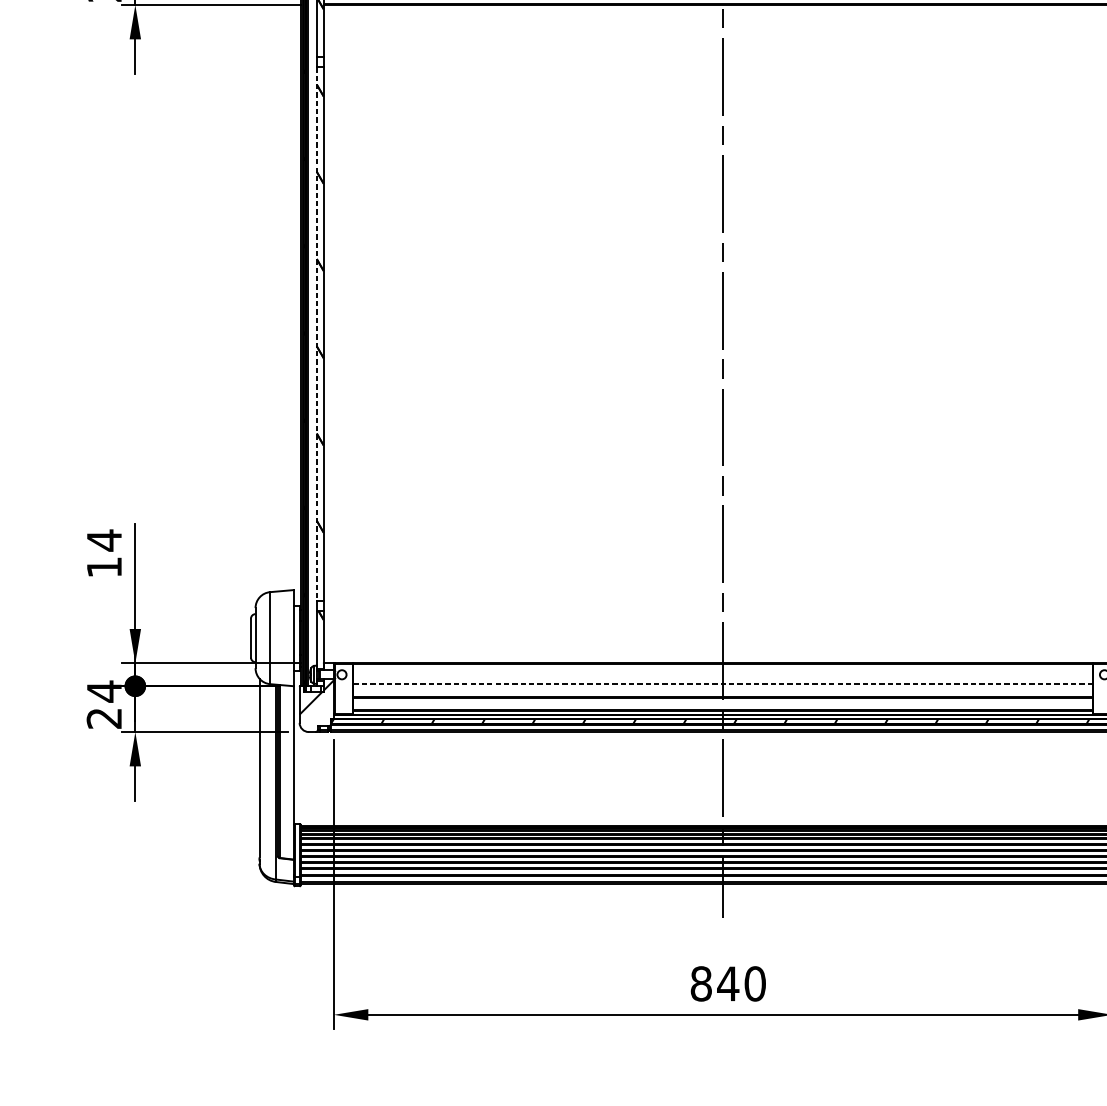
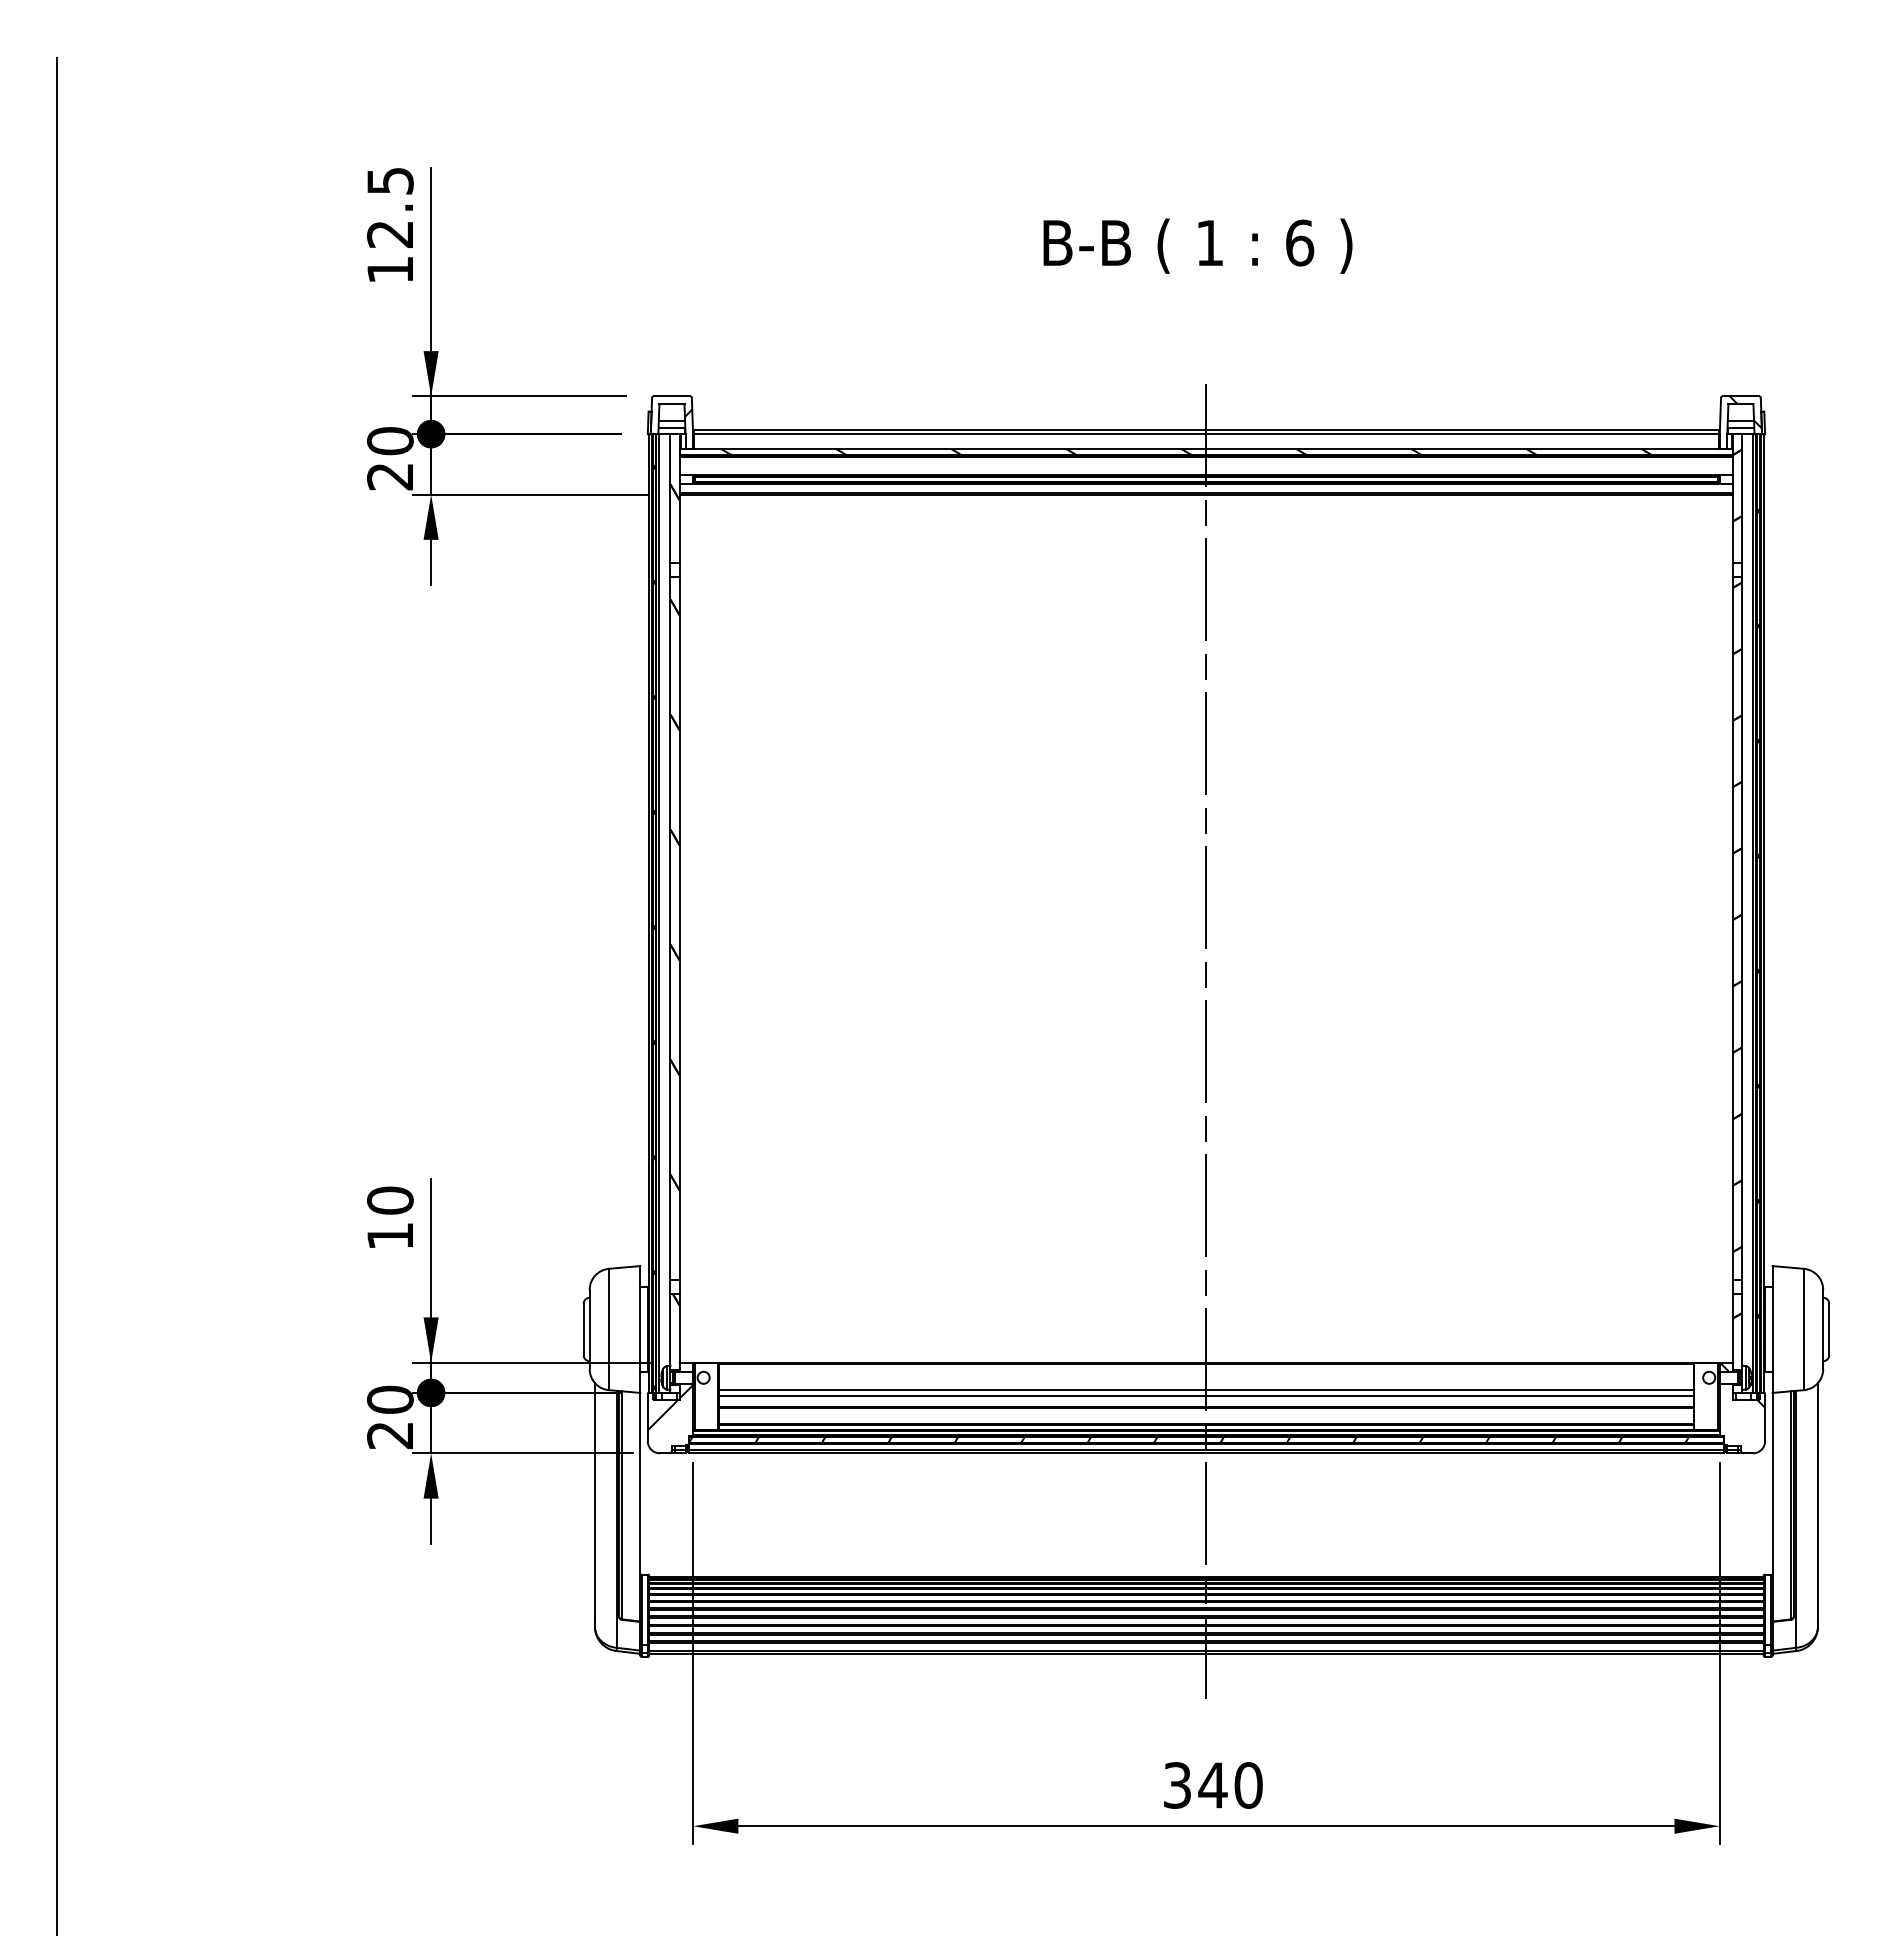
line: (316, 334) -> (670, 928), dashed -> solid
text: (104, 540) -> (390, 1200), 14 -> 10
line: (723, 683) -> (1206, 1389), dashed -> solid
line: (723, 688) -> (1206, 1395), added
text: (104, 691) -> (390, 1399), 24 -> 20
text: (701, 983) -> (1177, 1785), 840 -> 340

